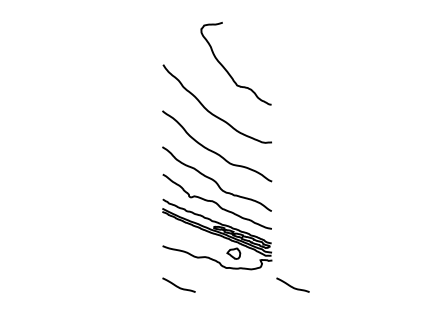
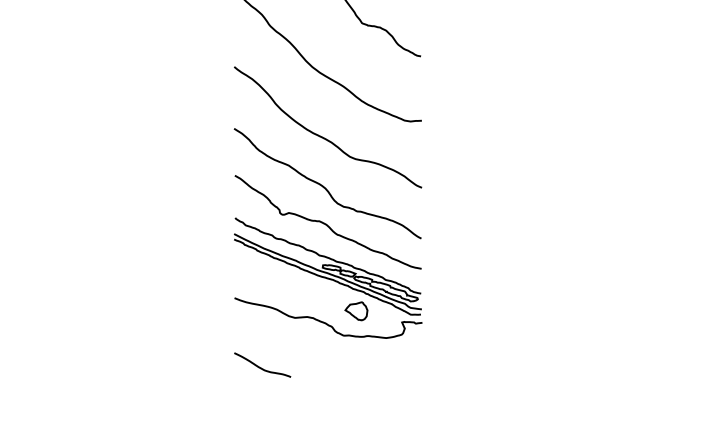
curve: (291, 285) -> (455, 365), removed

